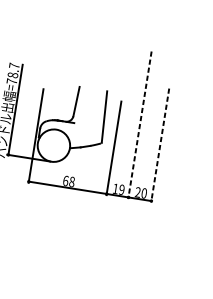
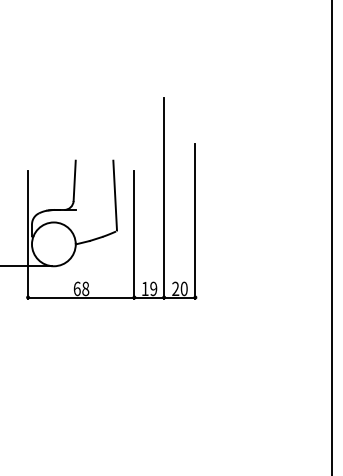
line: (140, 125) -> (164, 199), dashed -> solid
line: (160, 145) -> (195, 221), dashed -> solid

